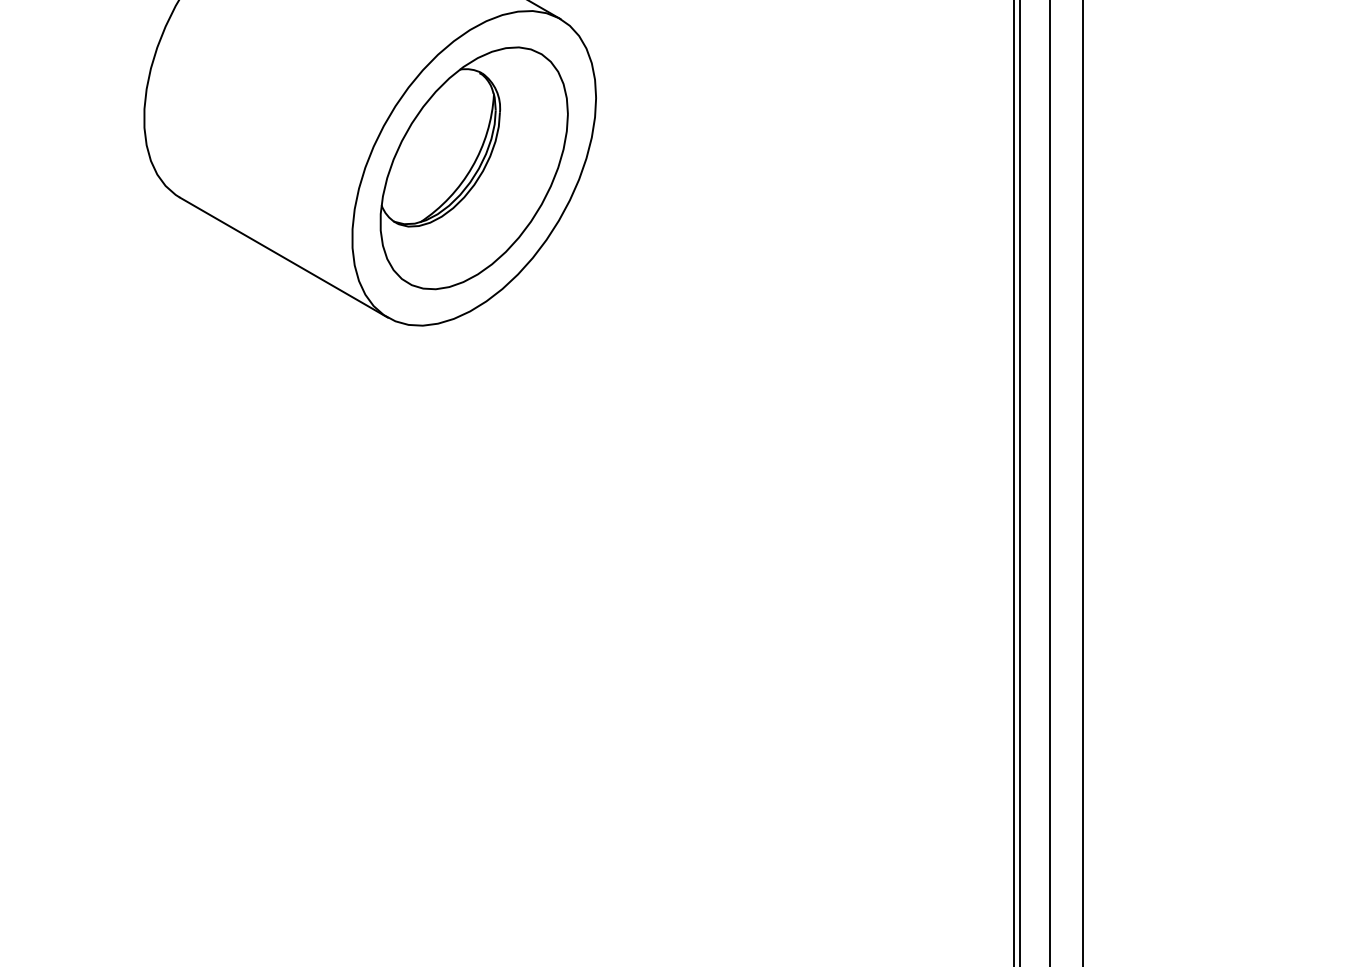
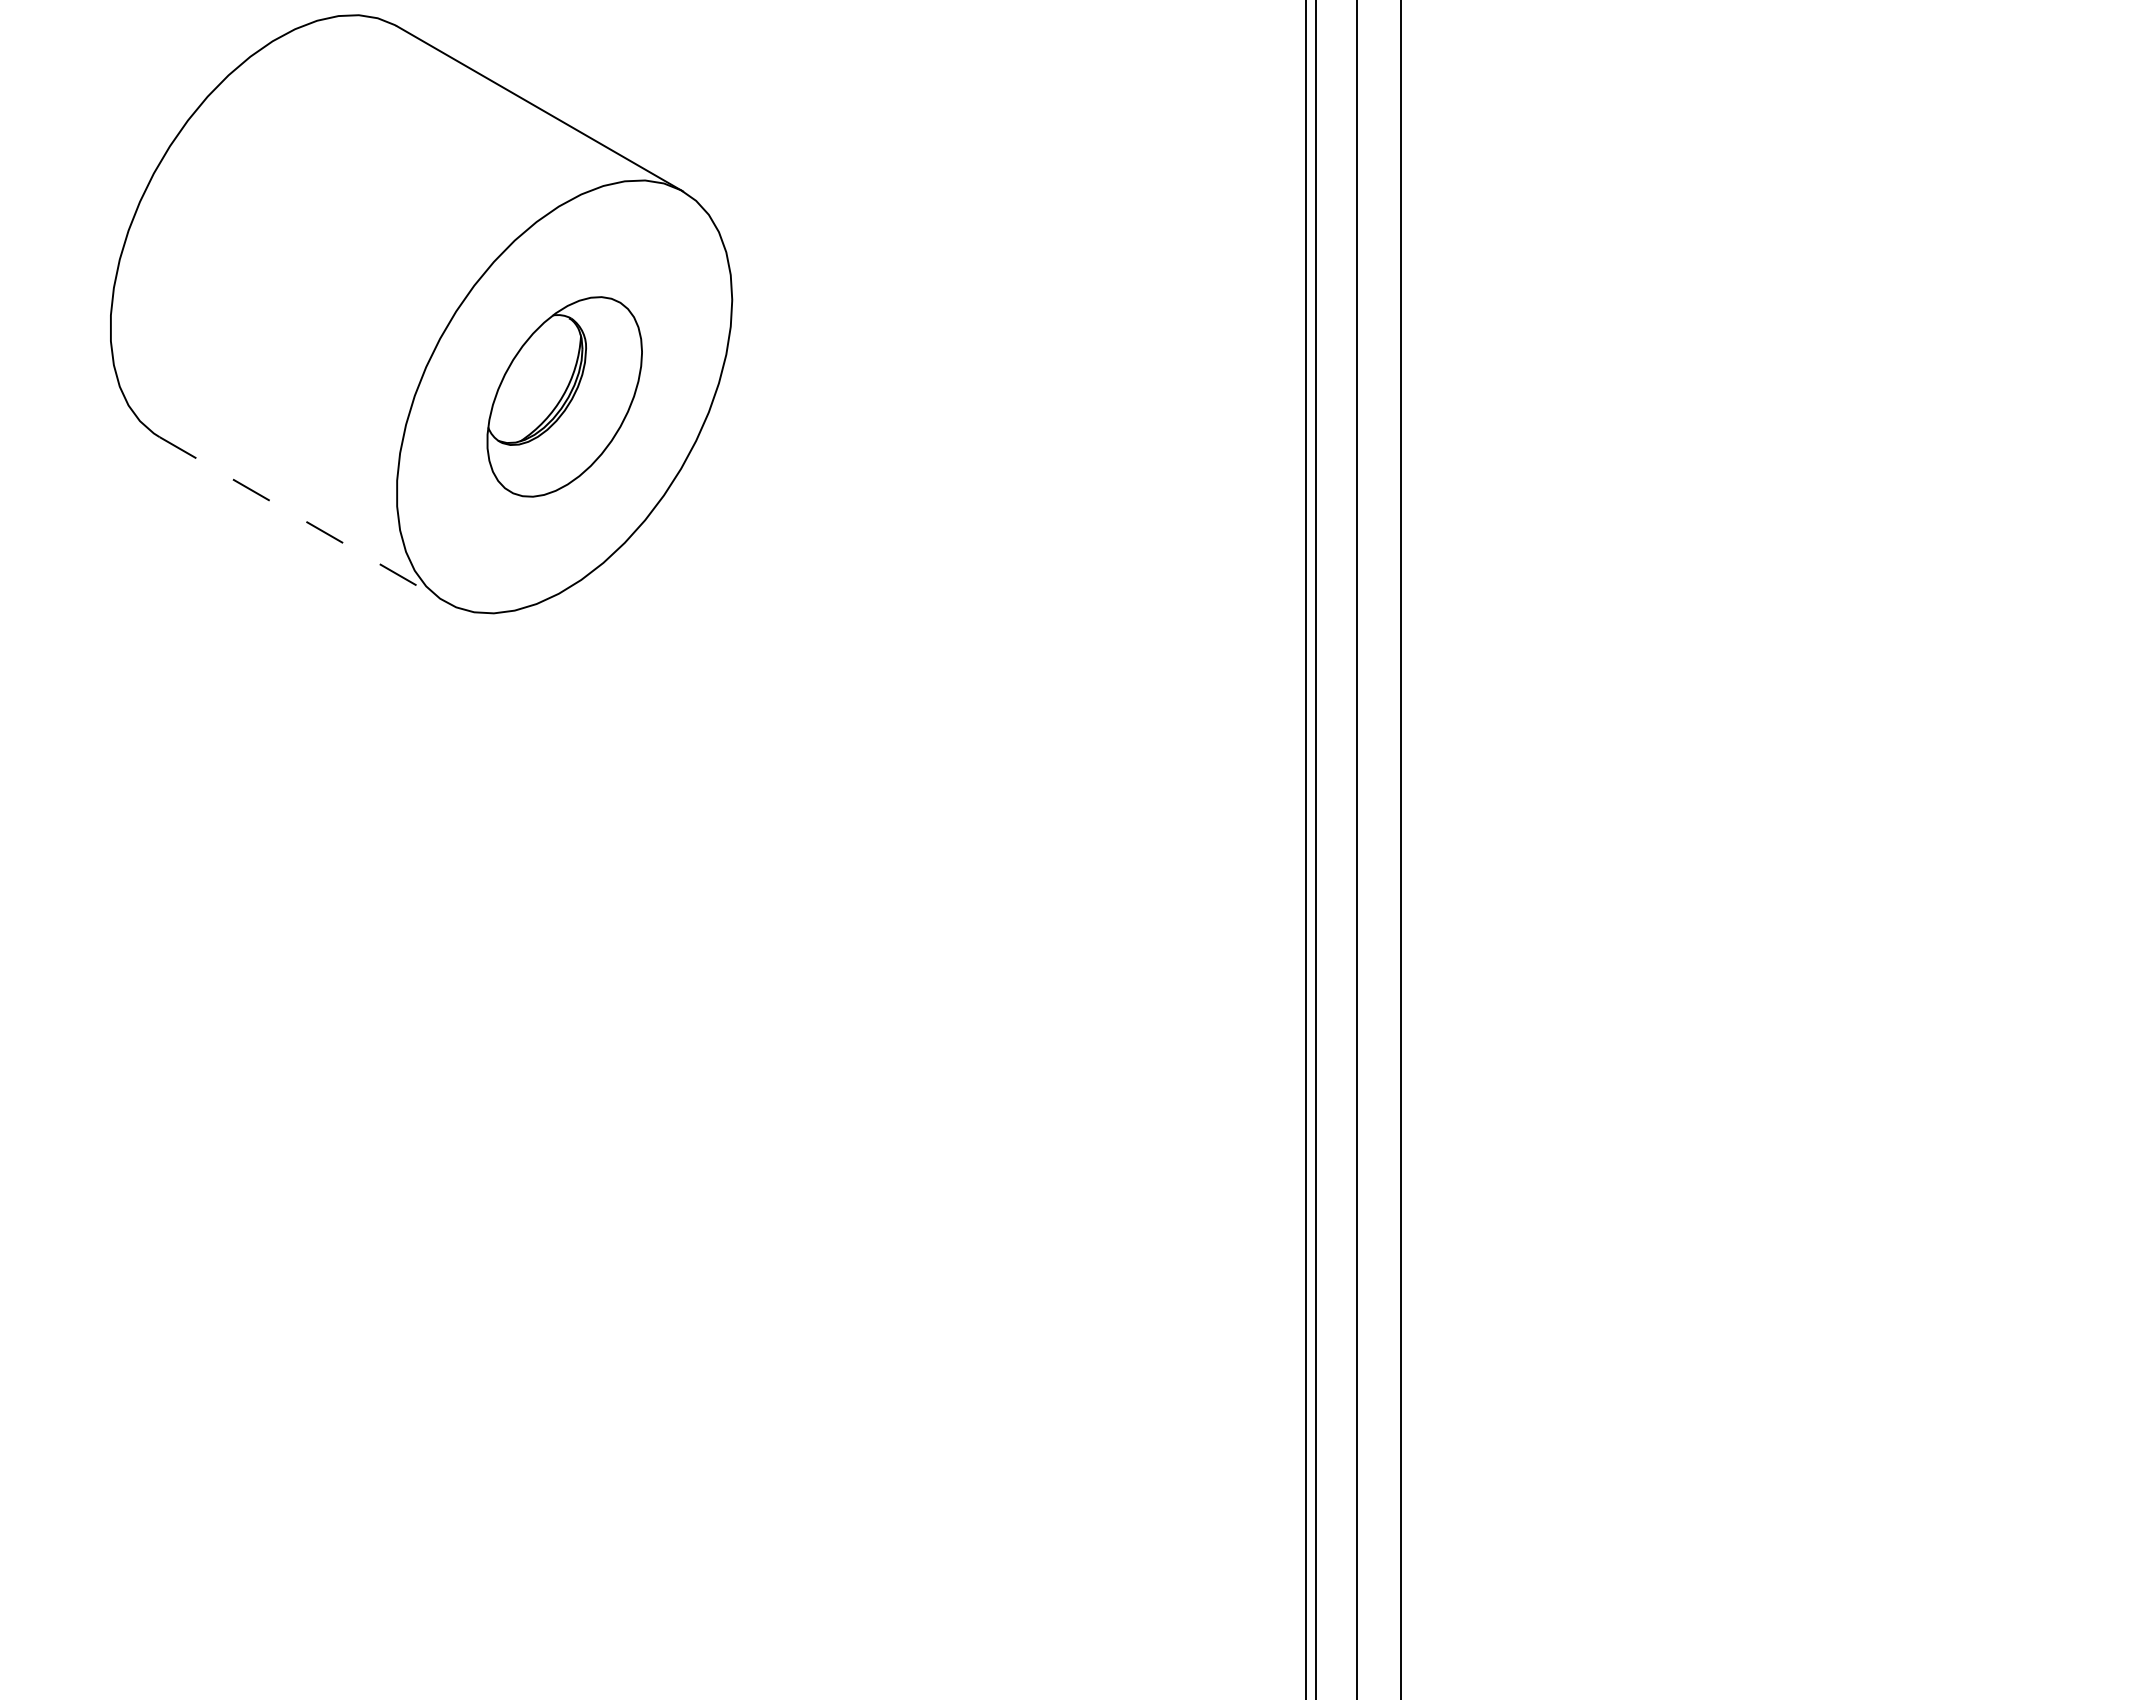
part: (474, 168) -> (564, 396), size x0.6
line: (284, 258) -> (303, 520), solid -> dashed

